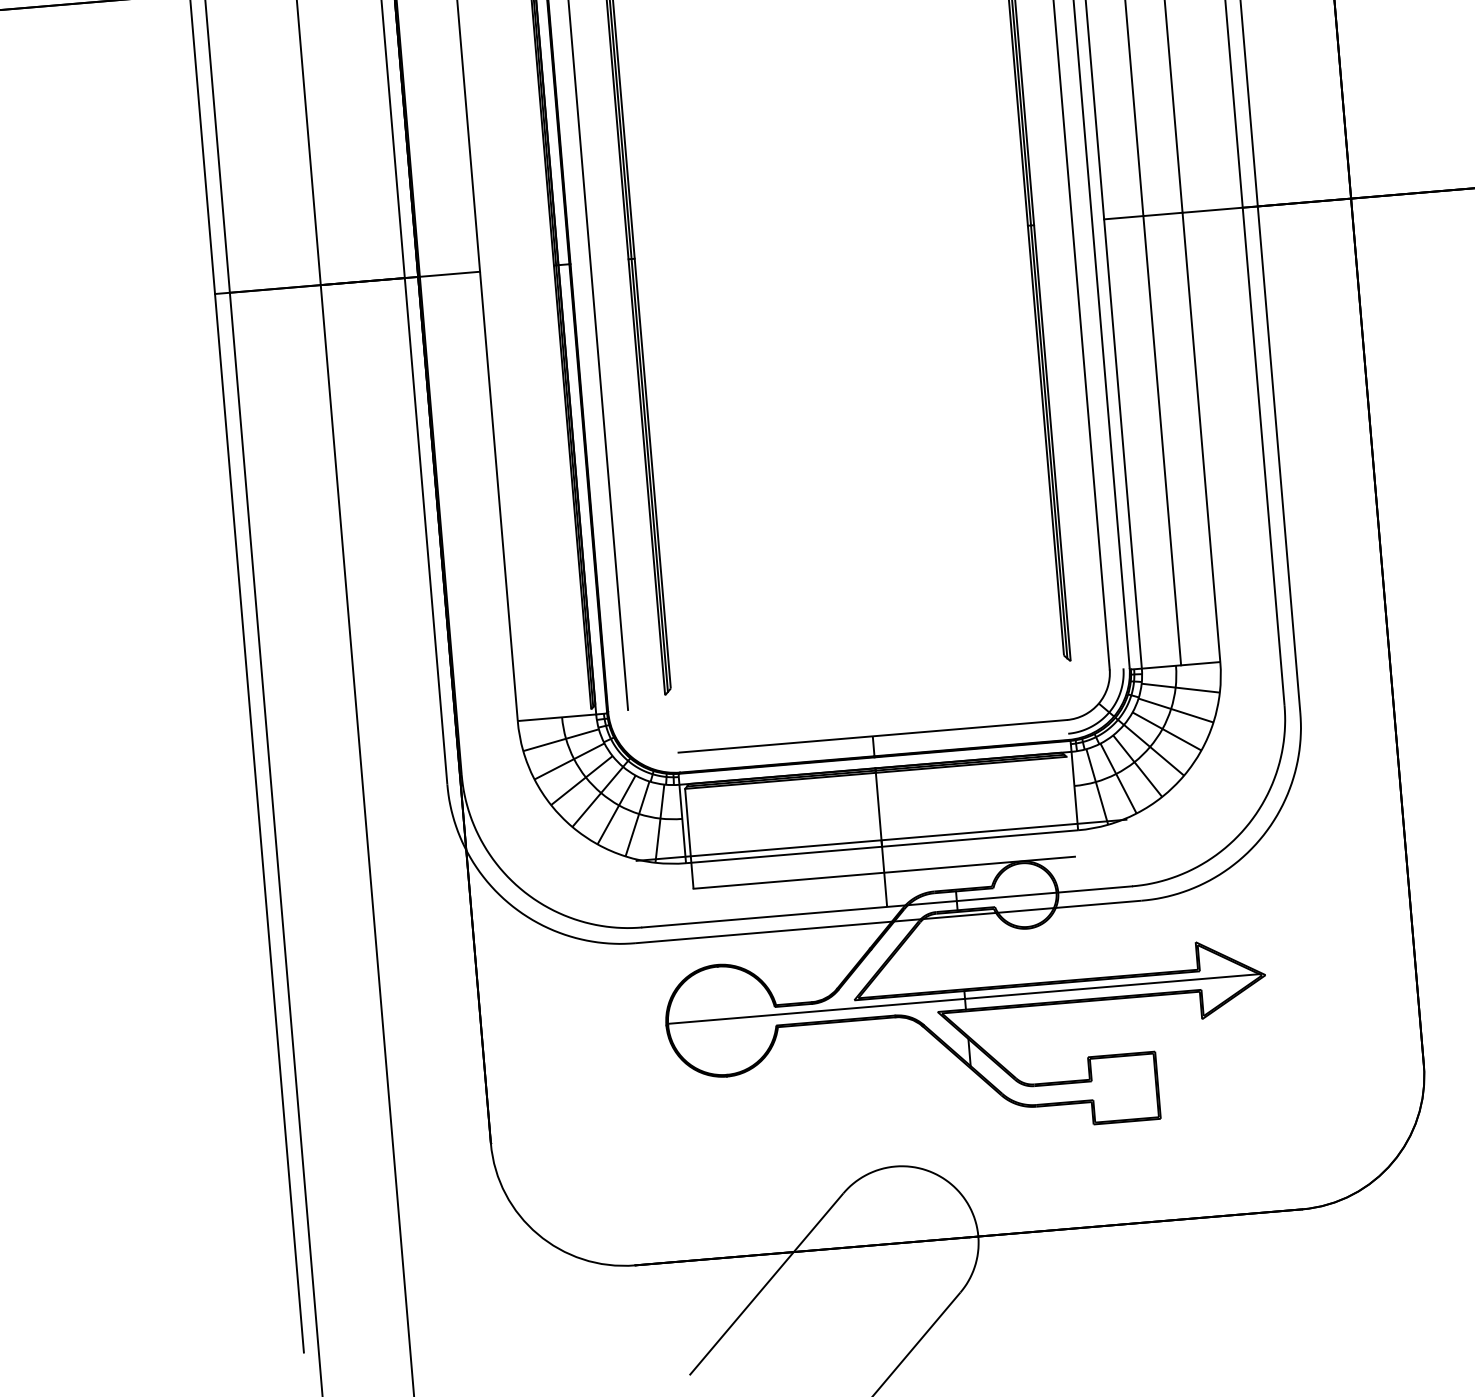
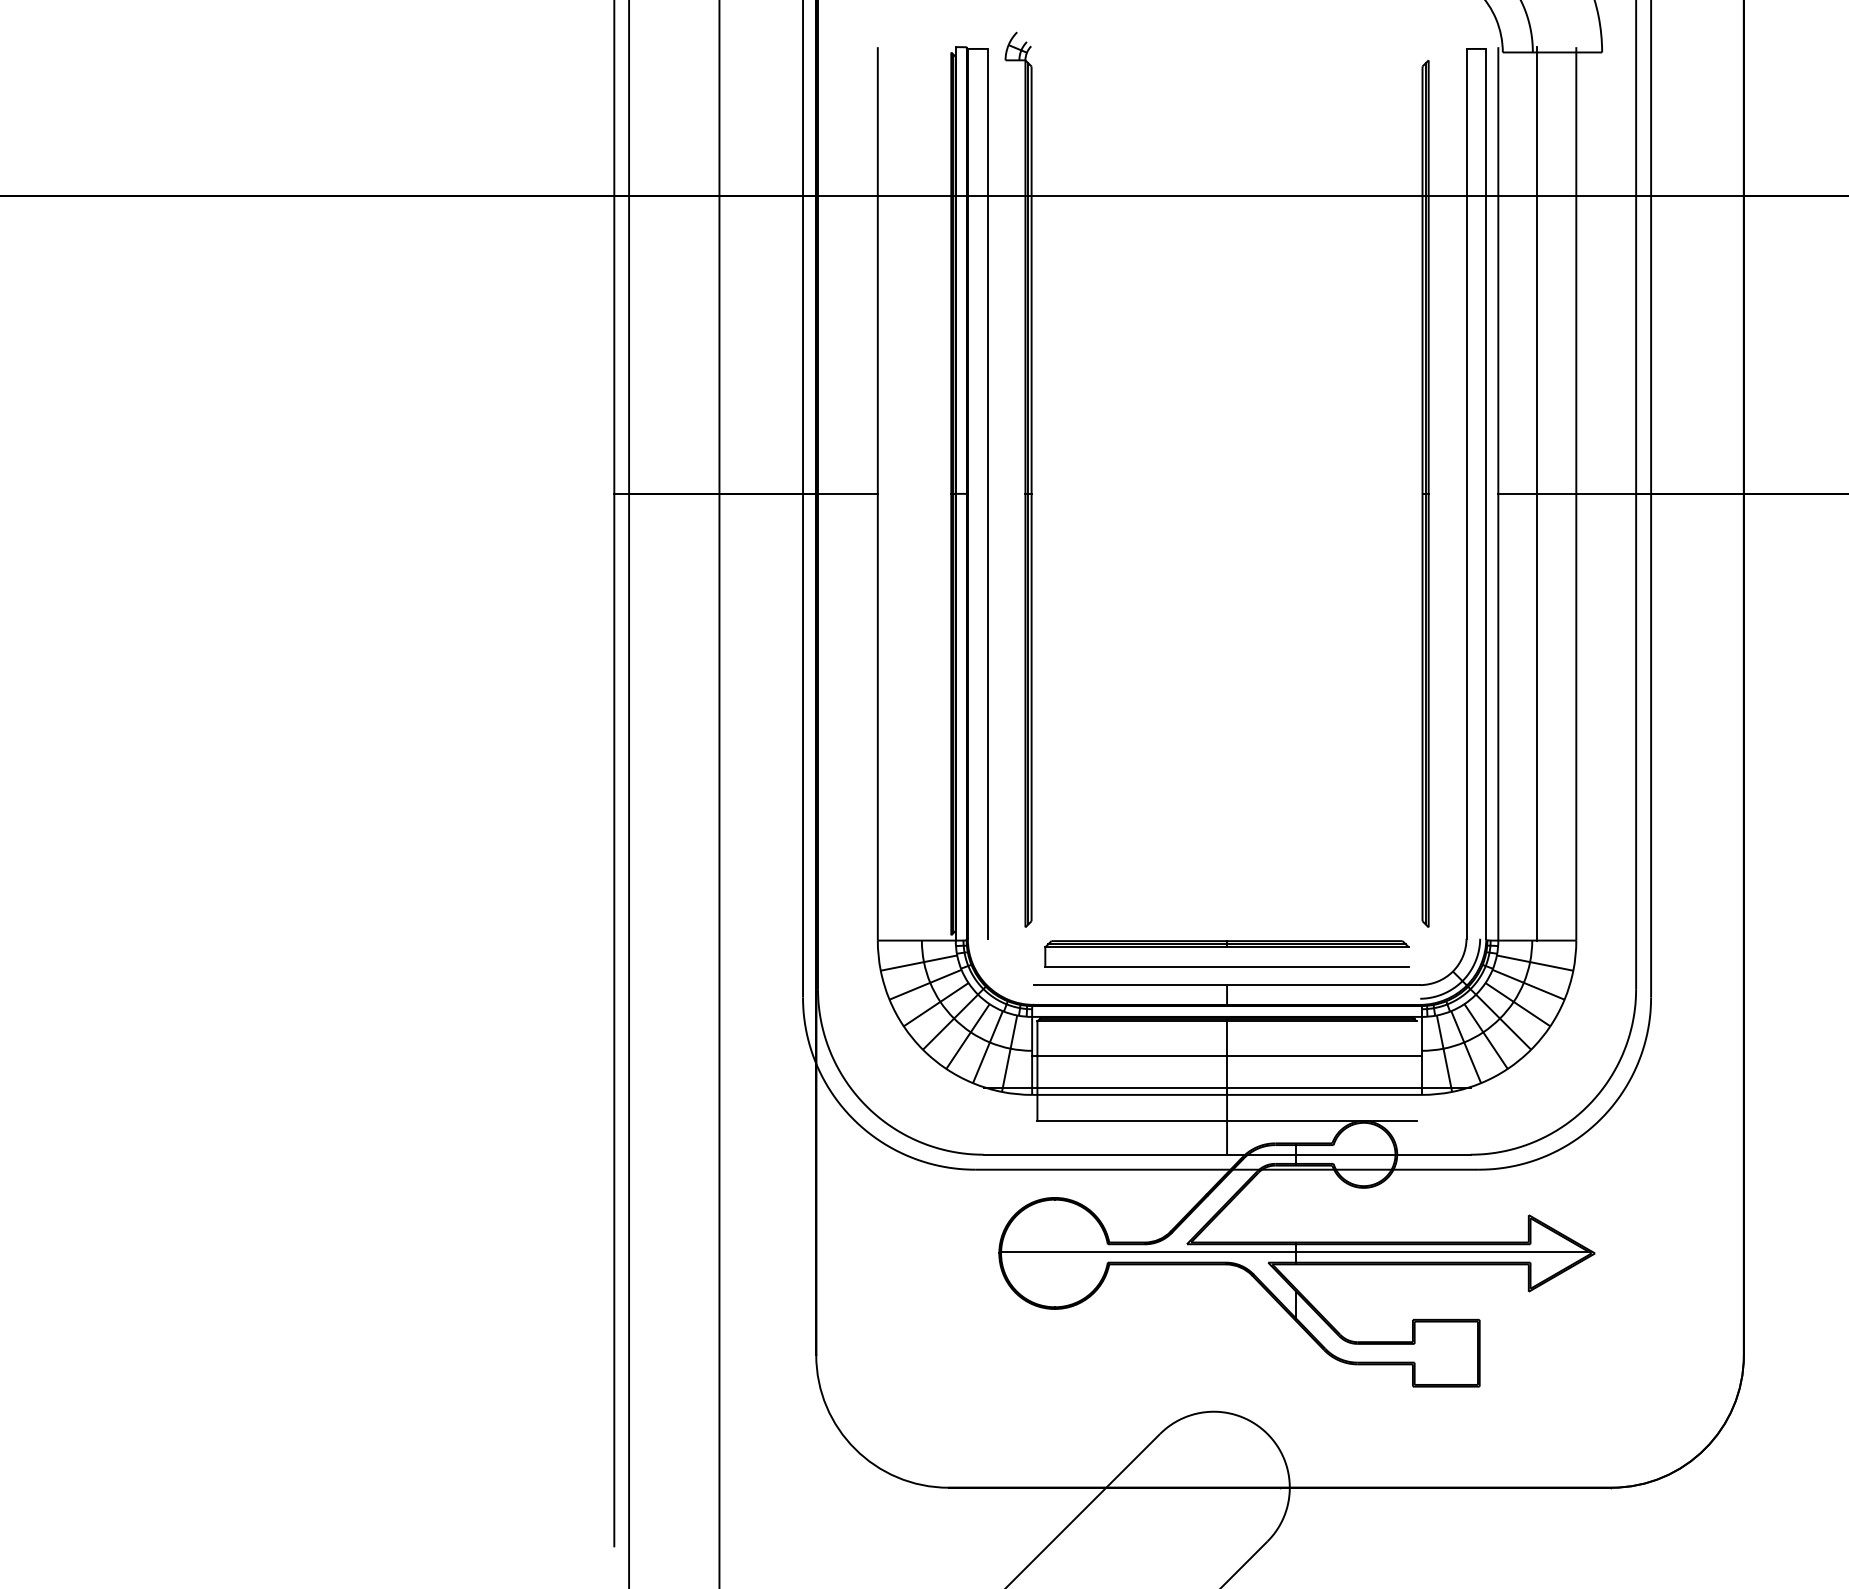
part: (869, 704) -> (1226, 953), added
line: (878, 807) -> (1226, 1055), added

